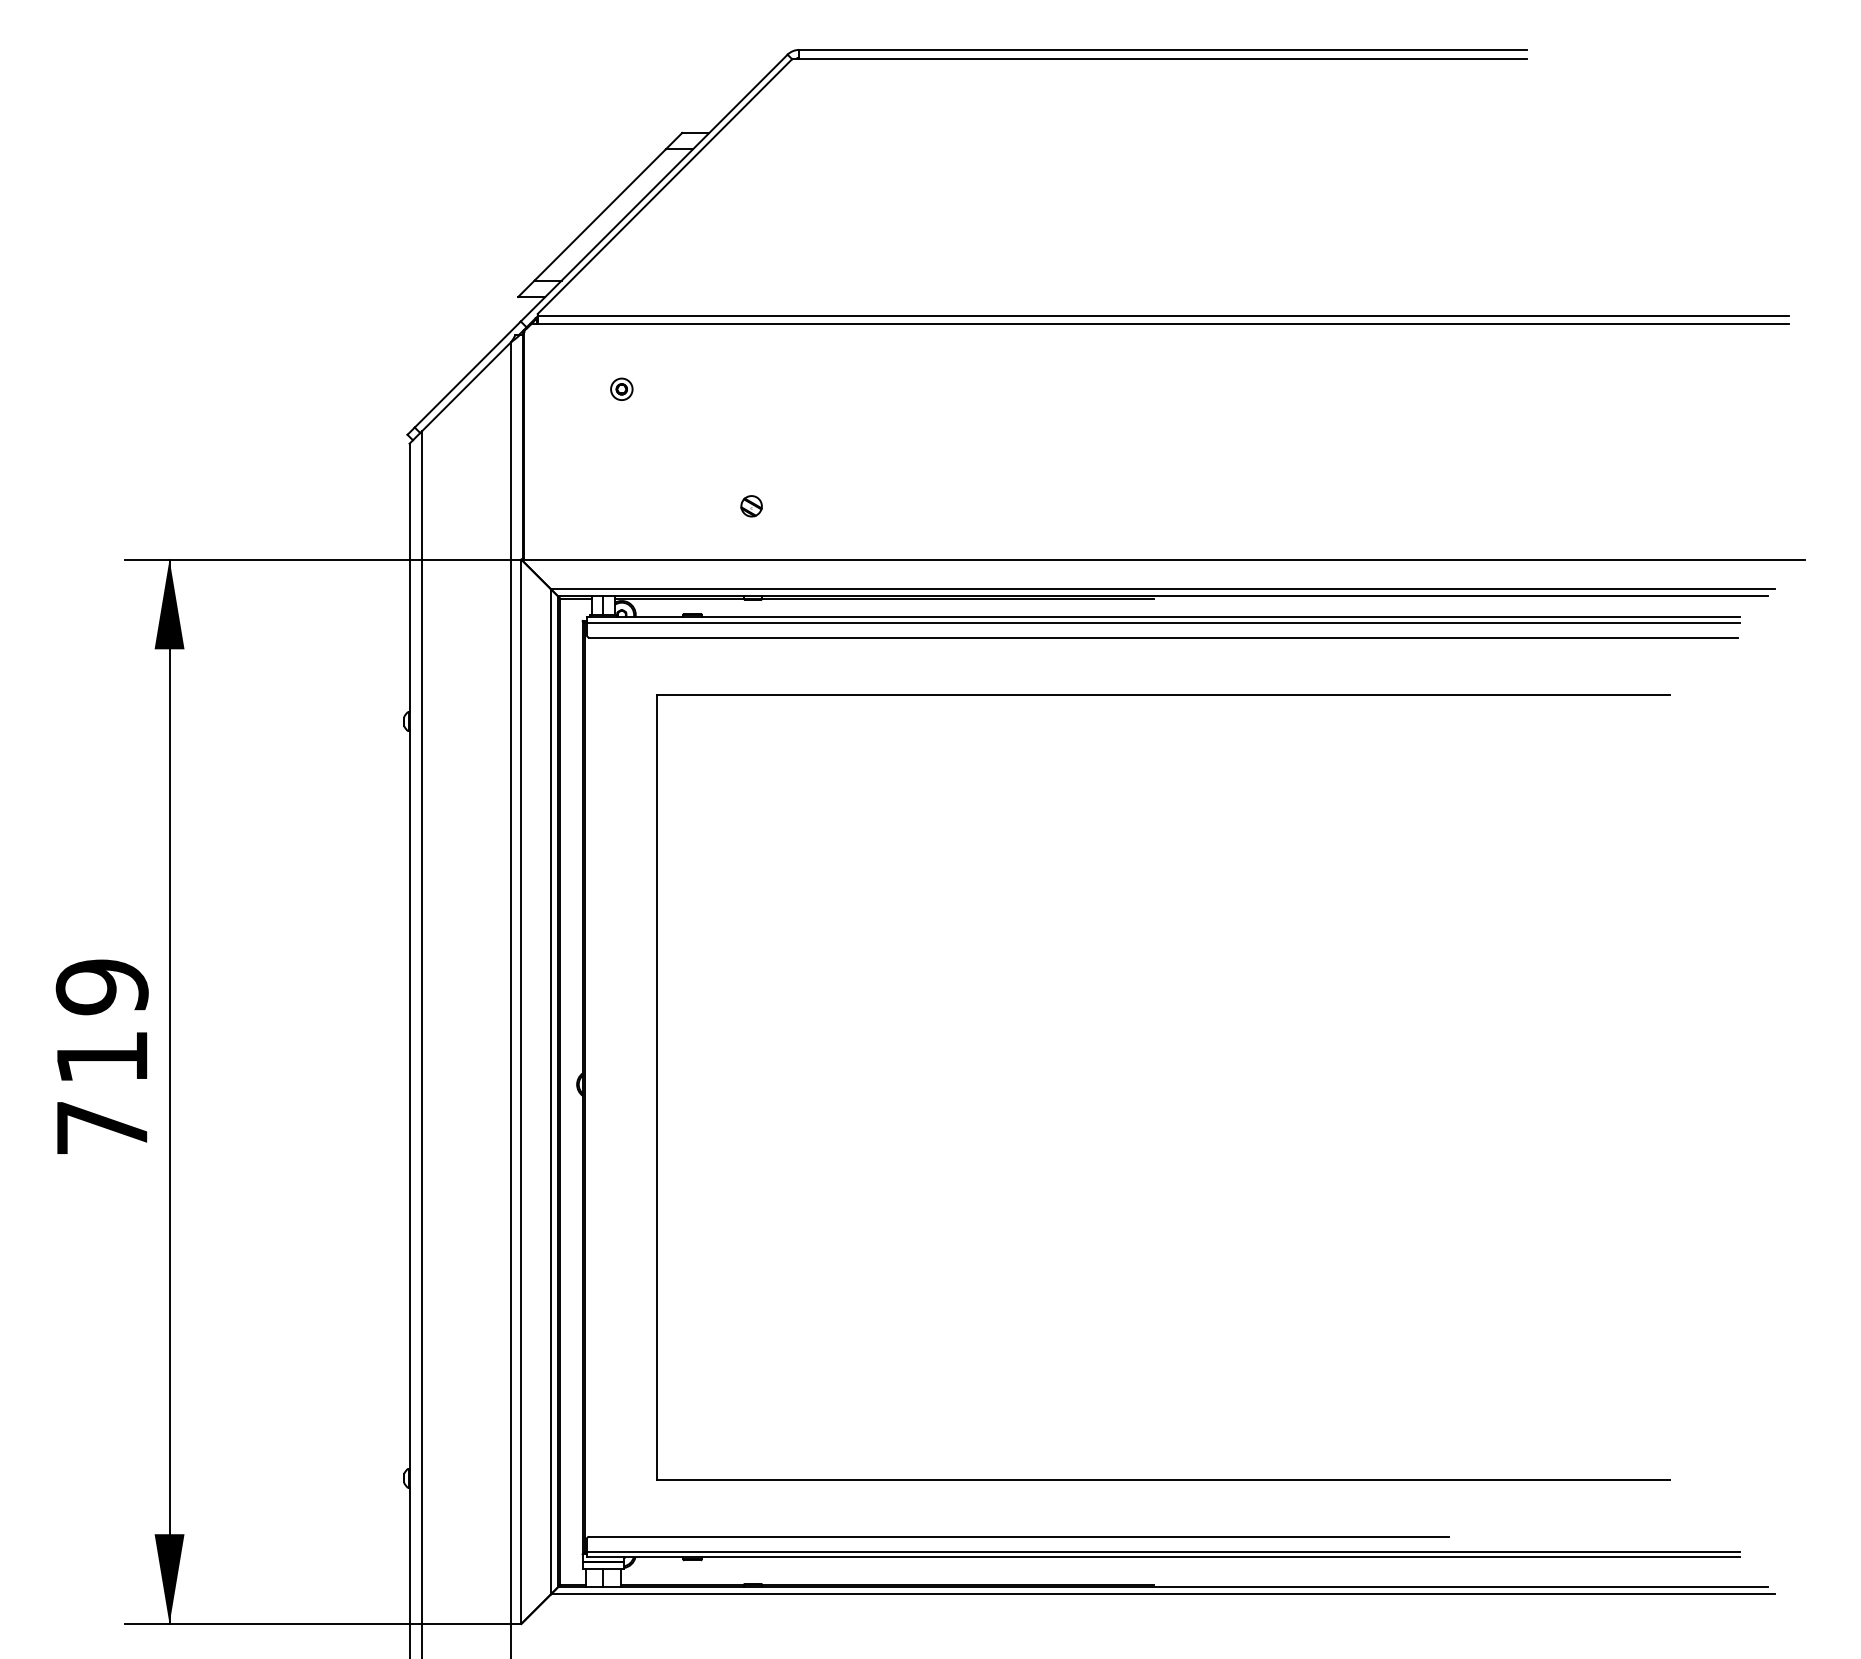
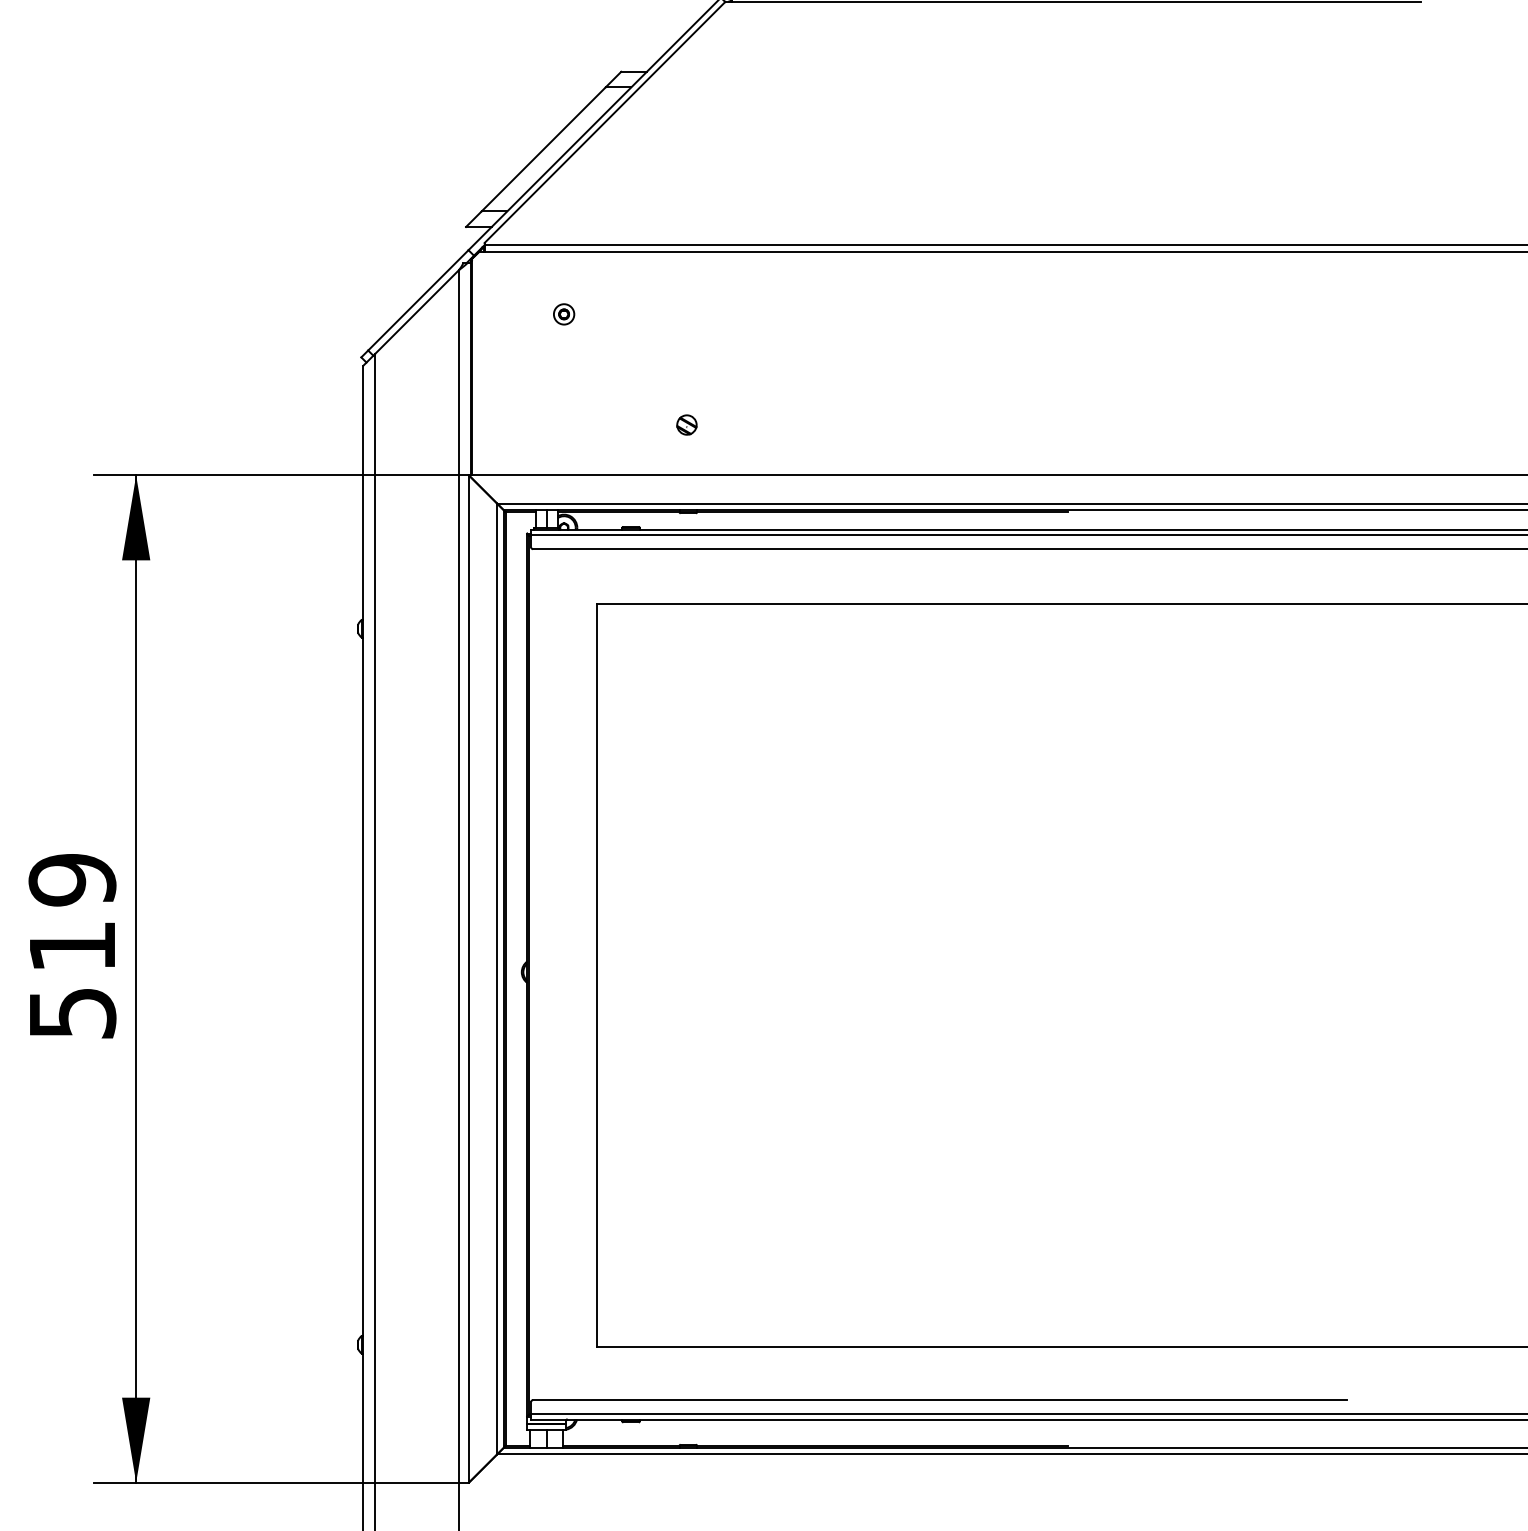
text: (102, 1128) -> (72, 1013), 719 -> 519

